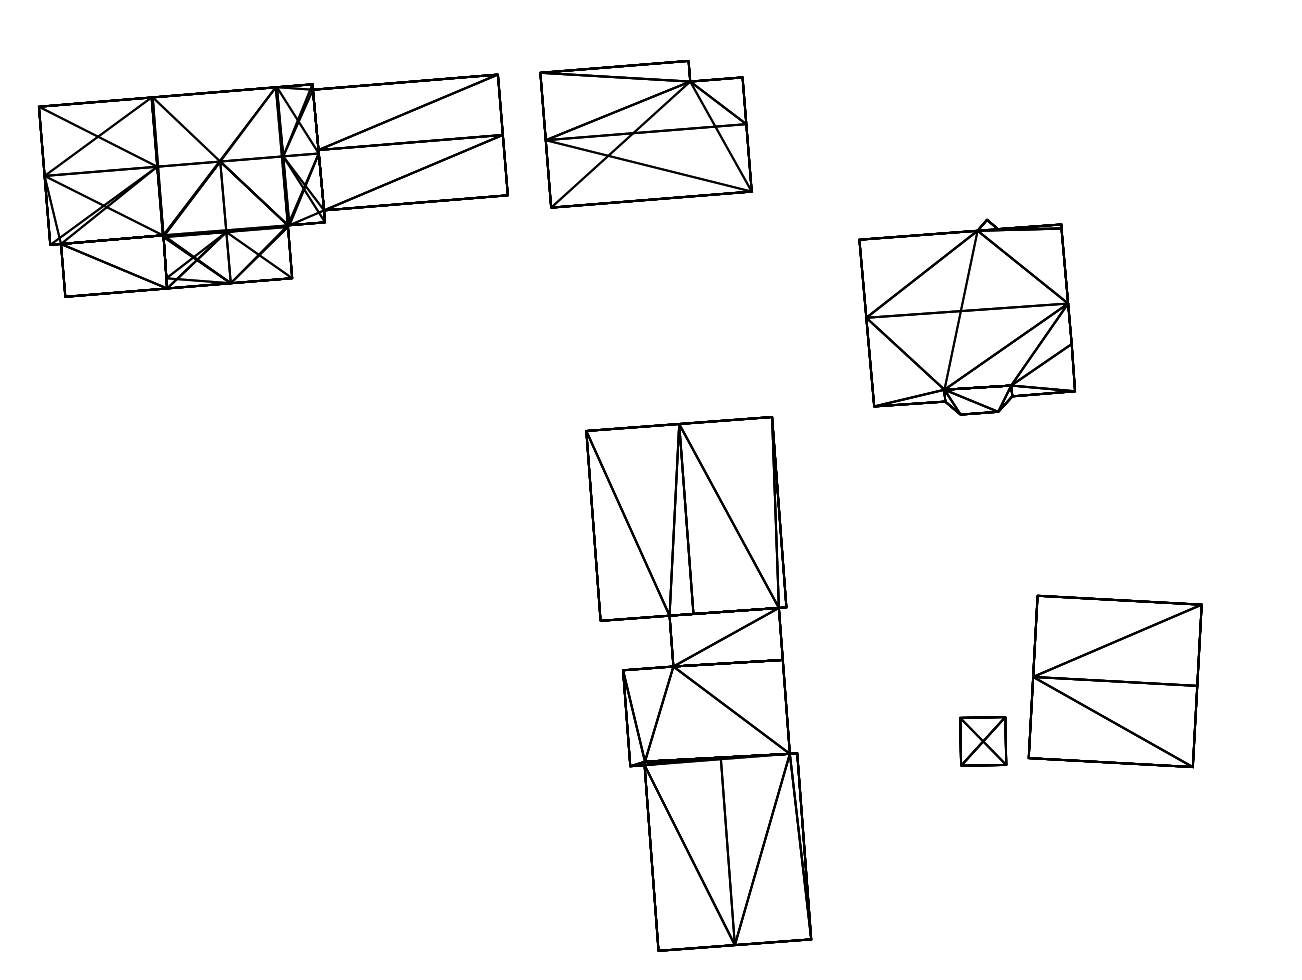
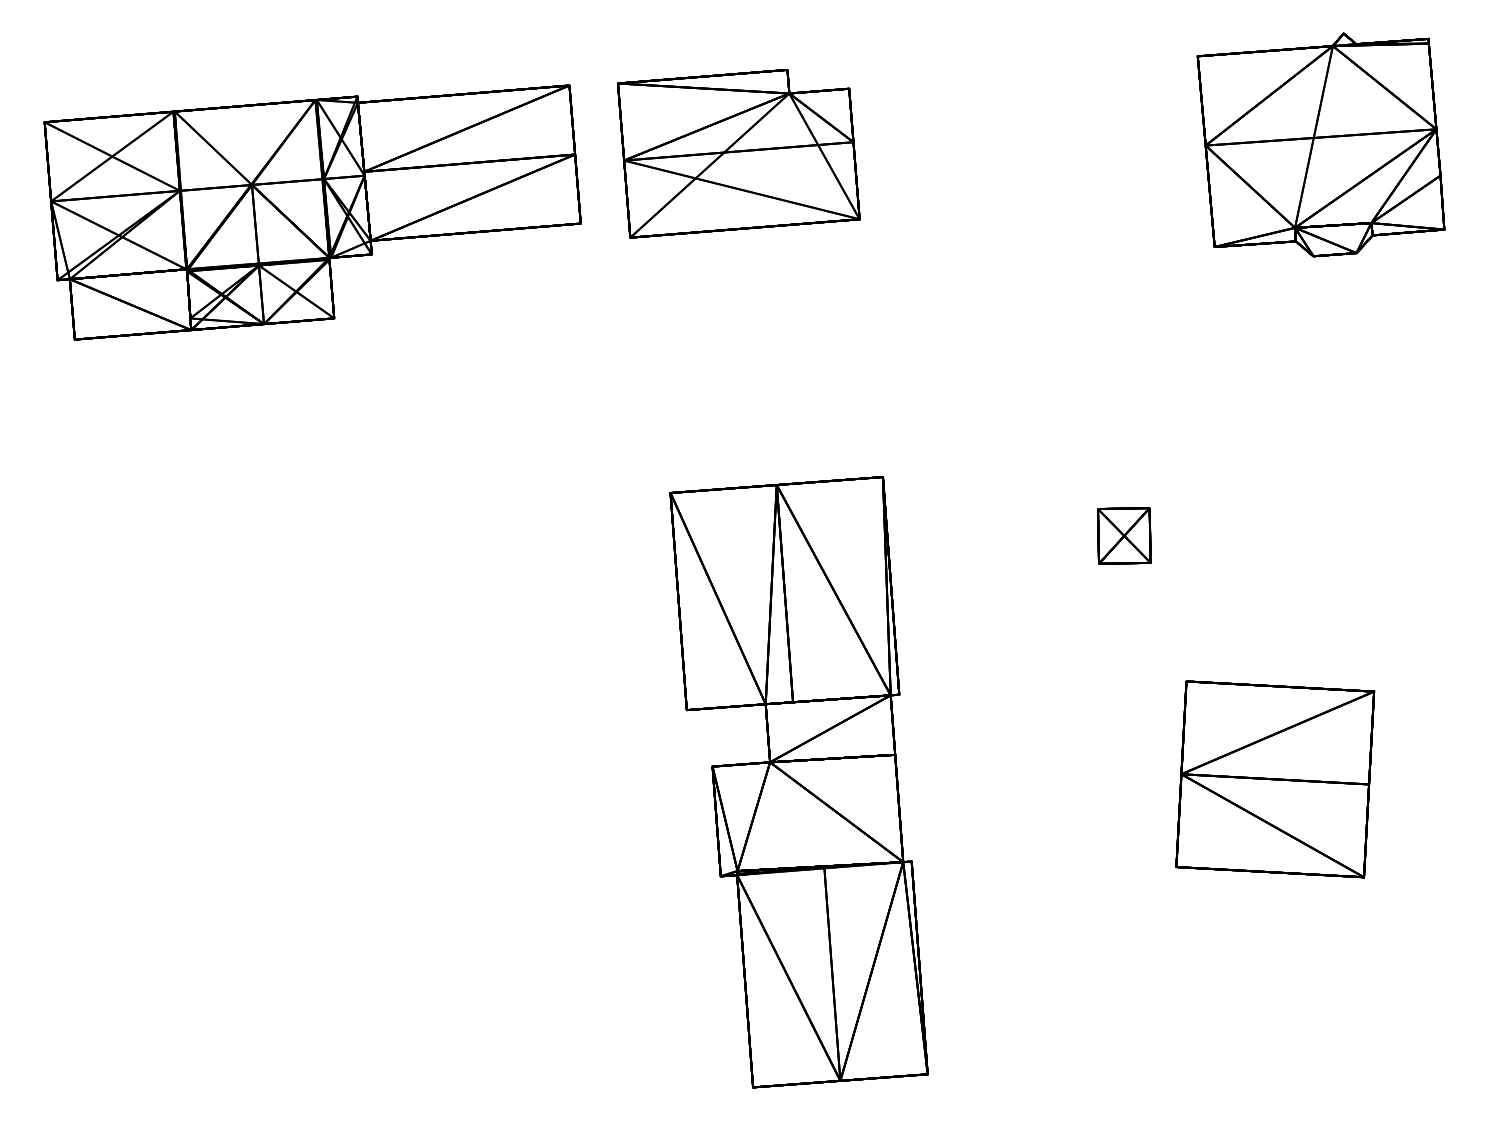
part: (966, 316) -> (1320, 144), moved
part: (983, 741) -> (1124, 535), moved

